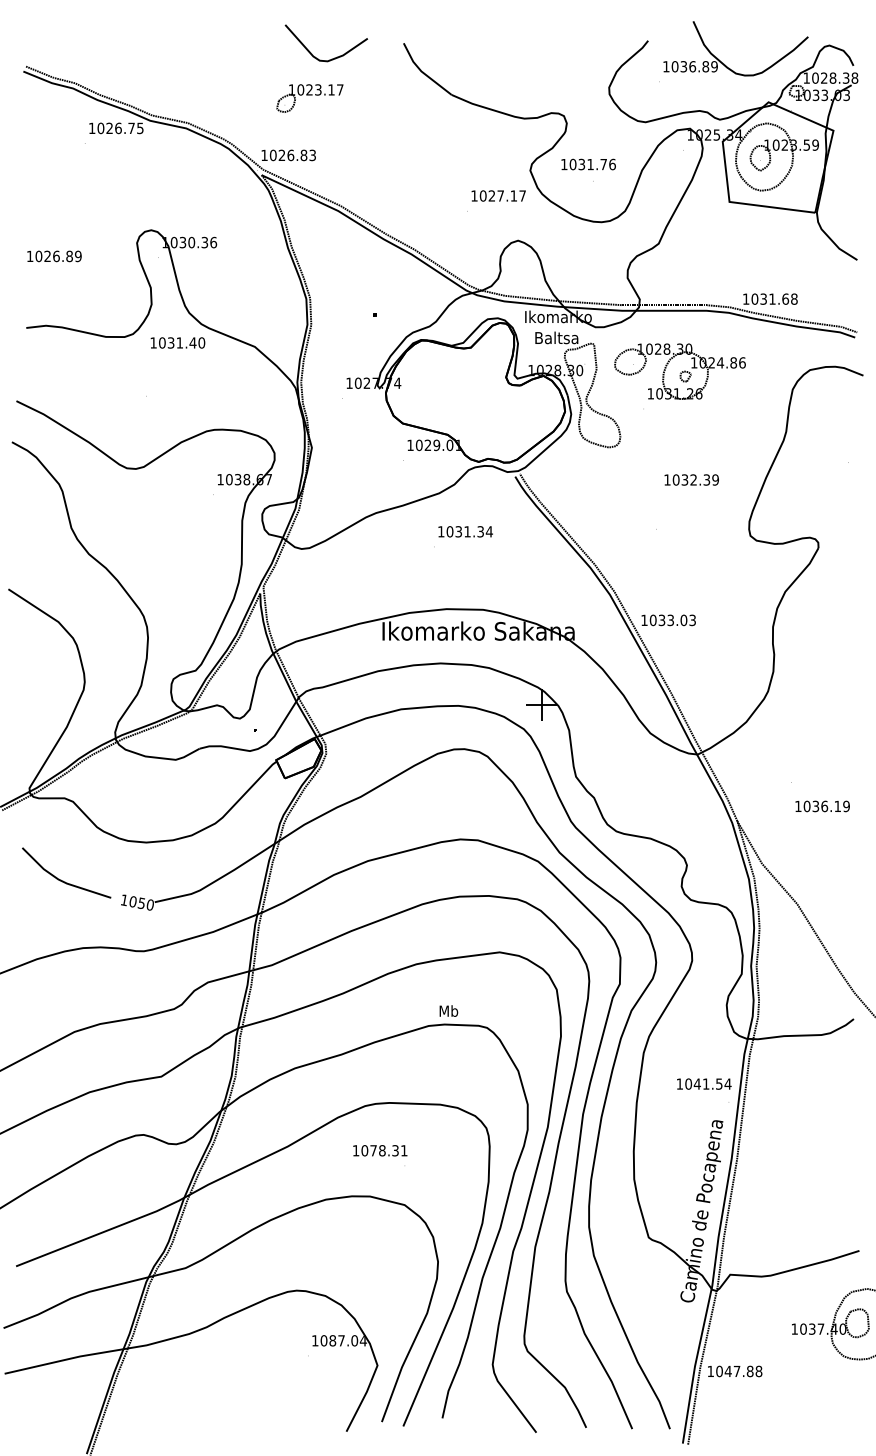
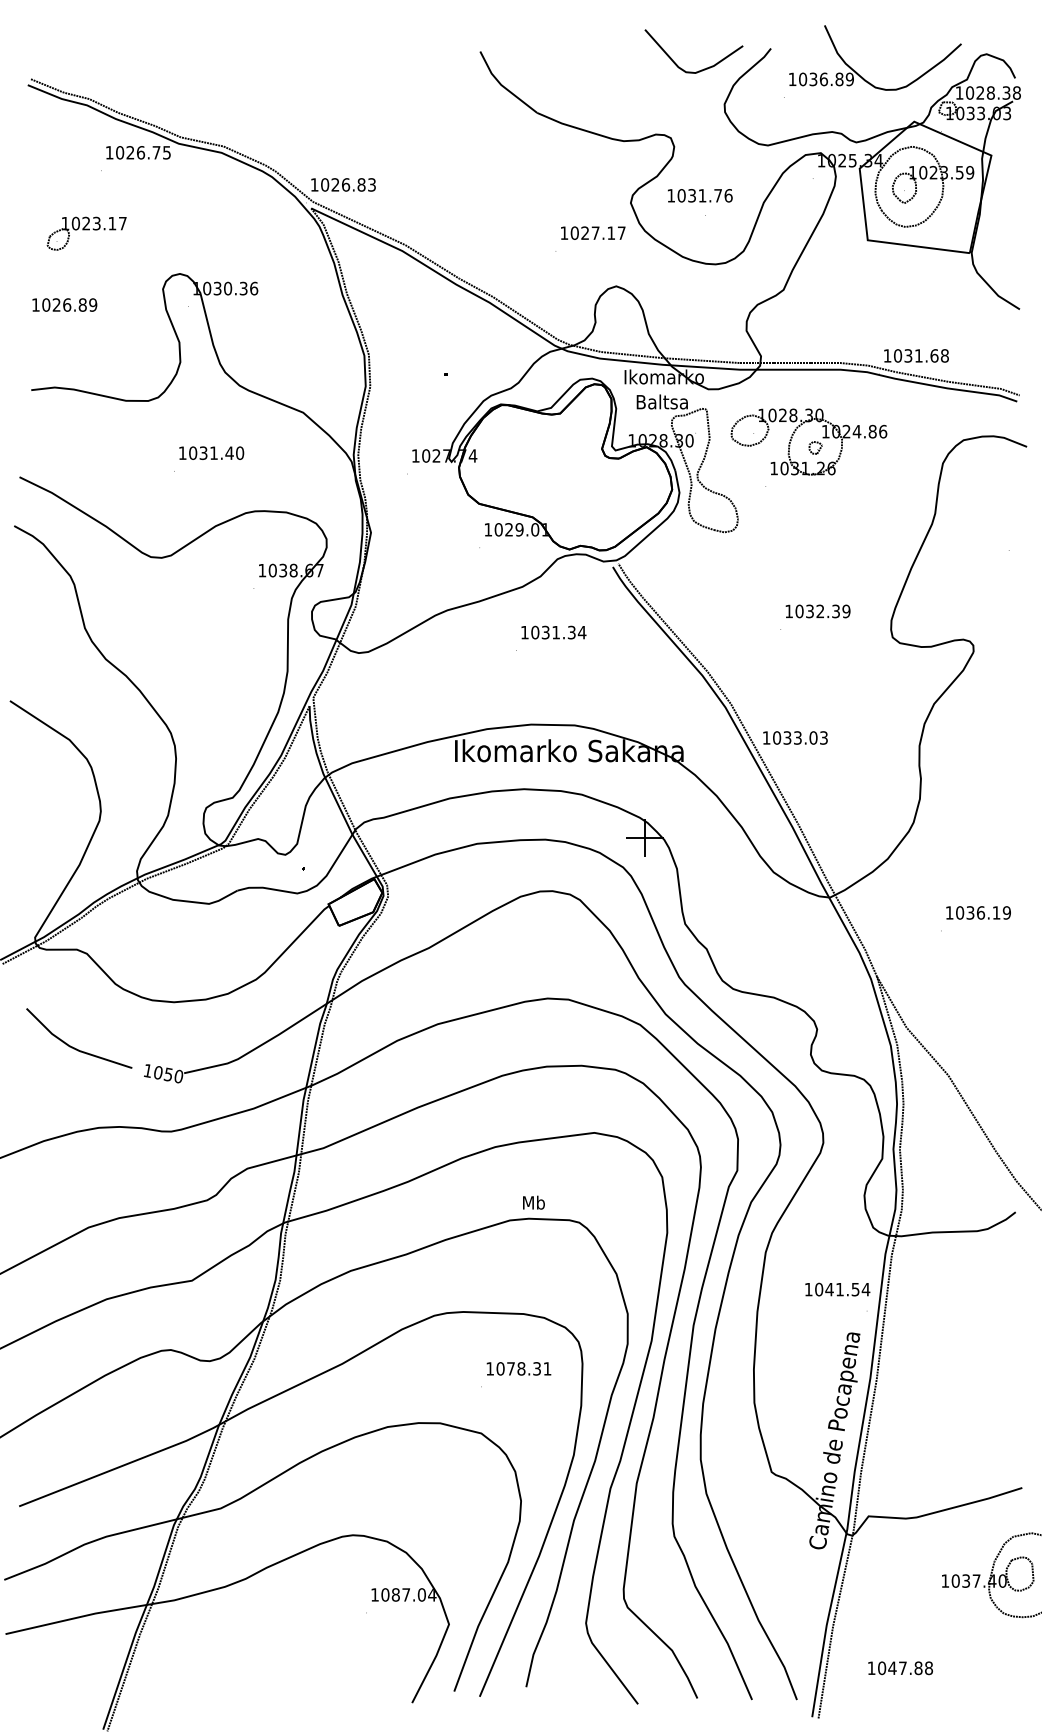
curve: (331, 58) -> (700, 69), moved
part: (309, 98) -> (86, 233), moved
text: (177, 342) -> (211, 452), moved
text: (691, 479) -> (817, 610), moved
text: (822, 806) -> (978, 912), moved
text: (380, 1150) -> (519, 1368), moved
text: (735, 1371) -> (901, 1668), moved

